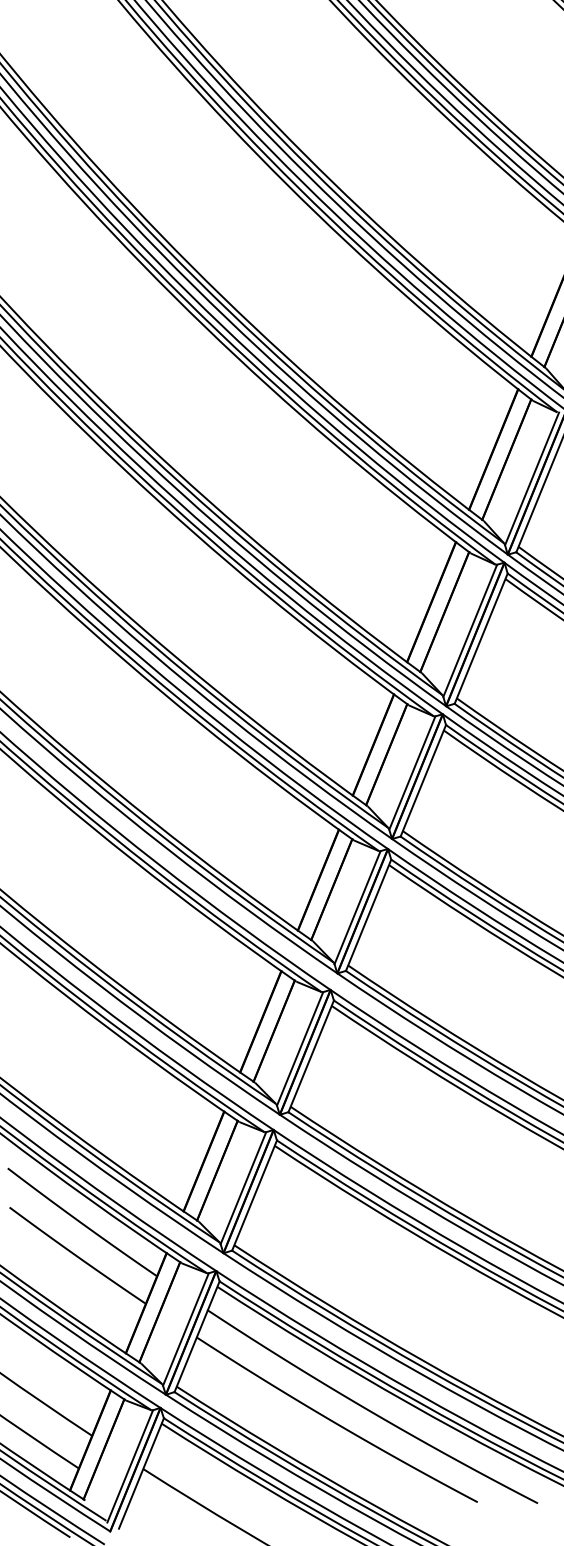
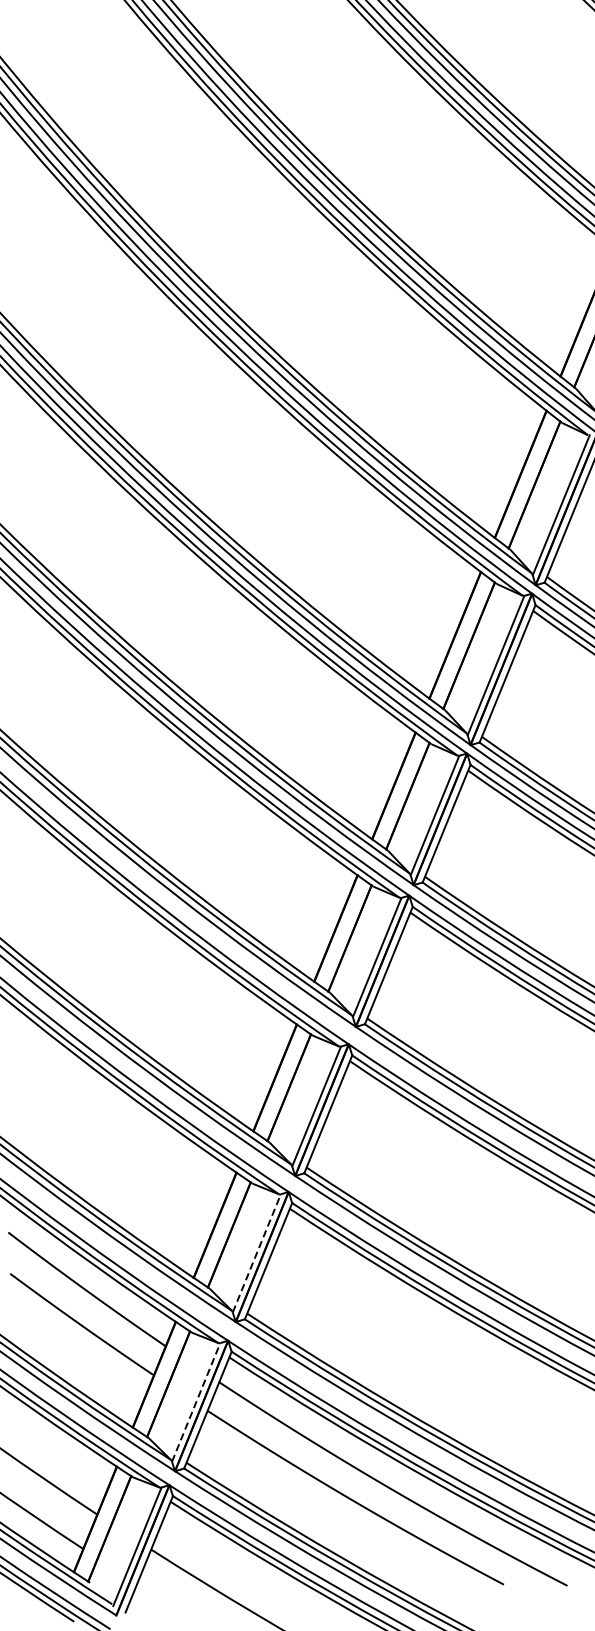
line: (243, 1187) -> (256, 1252), solid -> dashed
line: (185, 1329) -> (195, 1402), solid -> dashed

